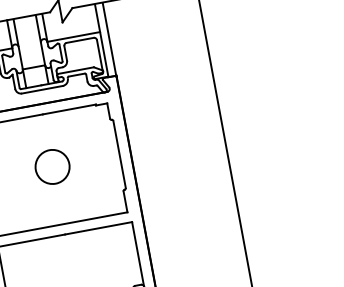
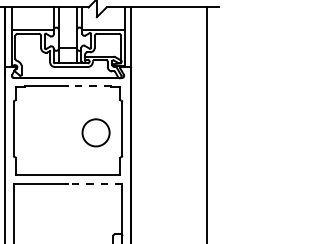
line: (69, 109) -> (89, 86), solid -> dashed
circle: (51, 166) -> (95, 132), moved
line: (97, 228) -> (94, 183), solid -> dashed

